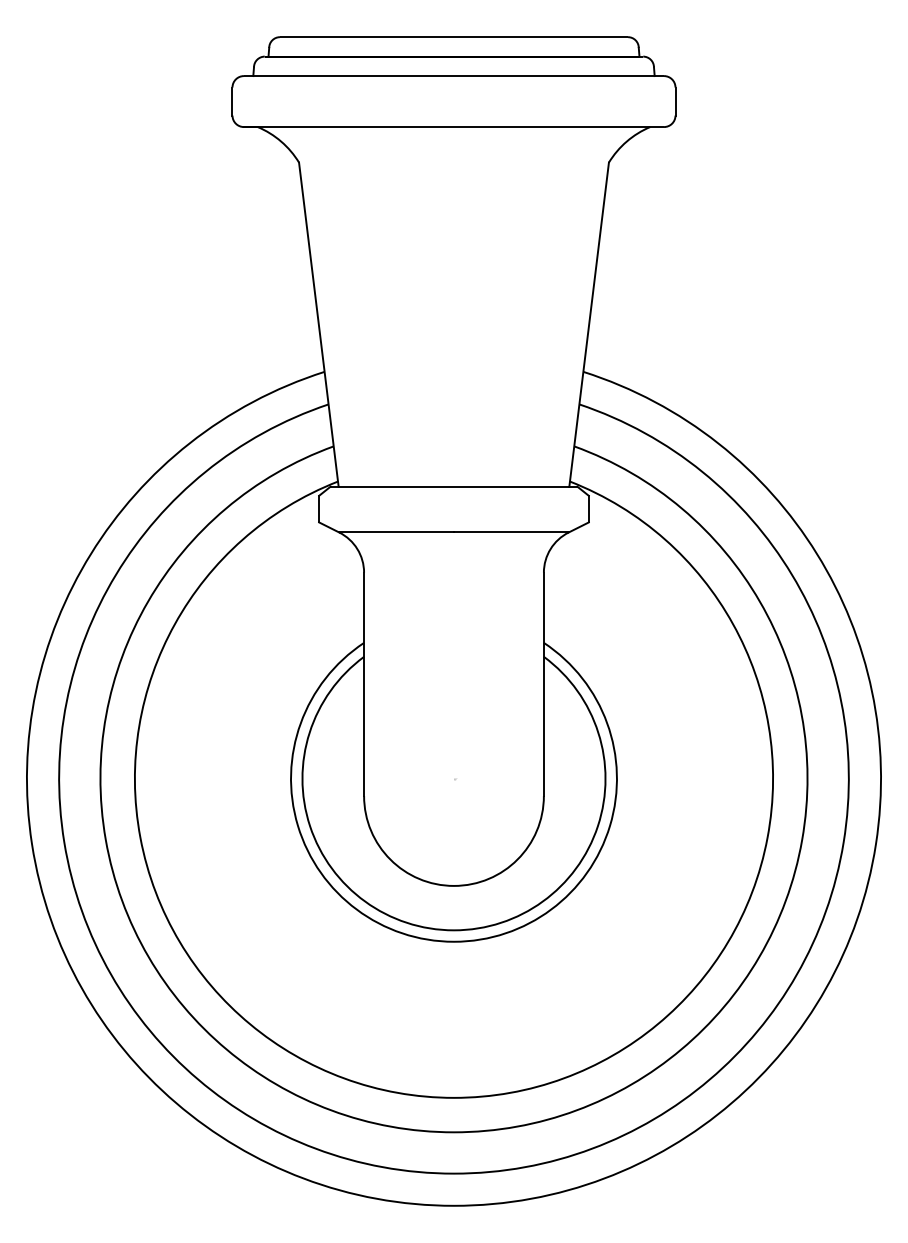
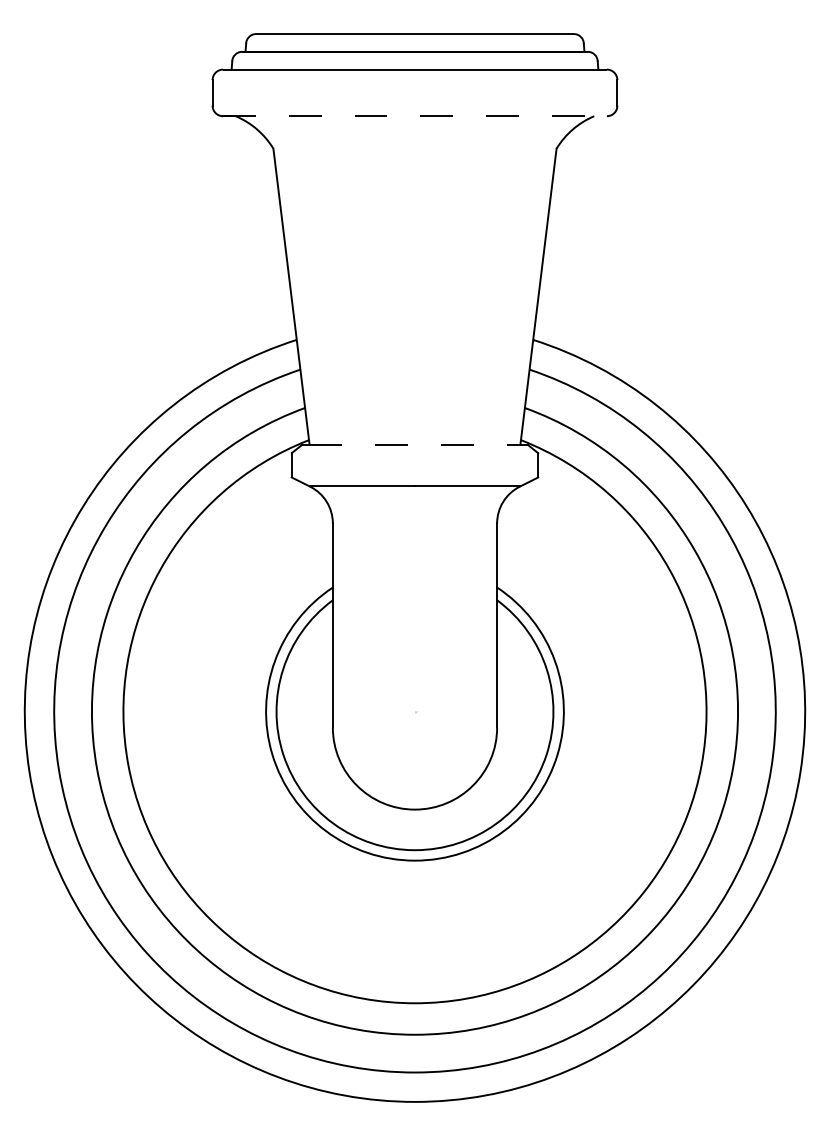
line: (454, 127) -> (415, 116), solid -> dashed
line: (454, 486) -> (415, 444), solid -> dashed

